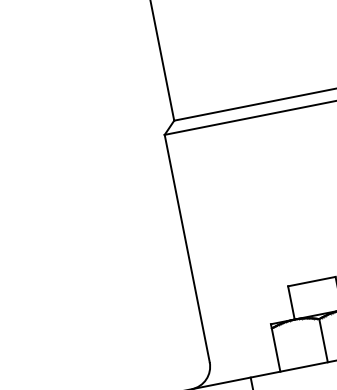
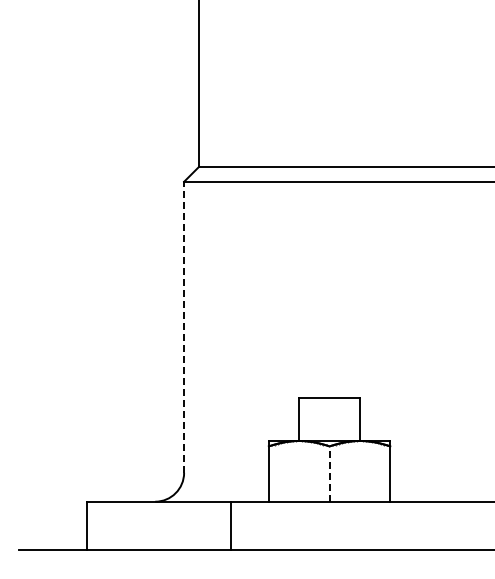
line: (187, 248) -> (184, 327), solid -> dashed
line: (323, 341) -> (329, 474), solid -> dashed

